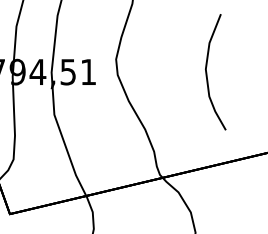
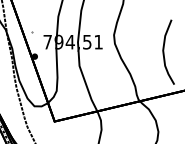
curve: (208, 70) -> (164, 51), moved

